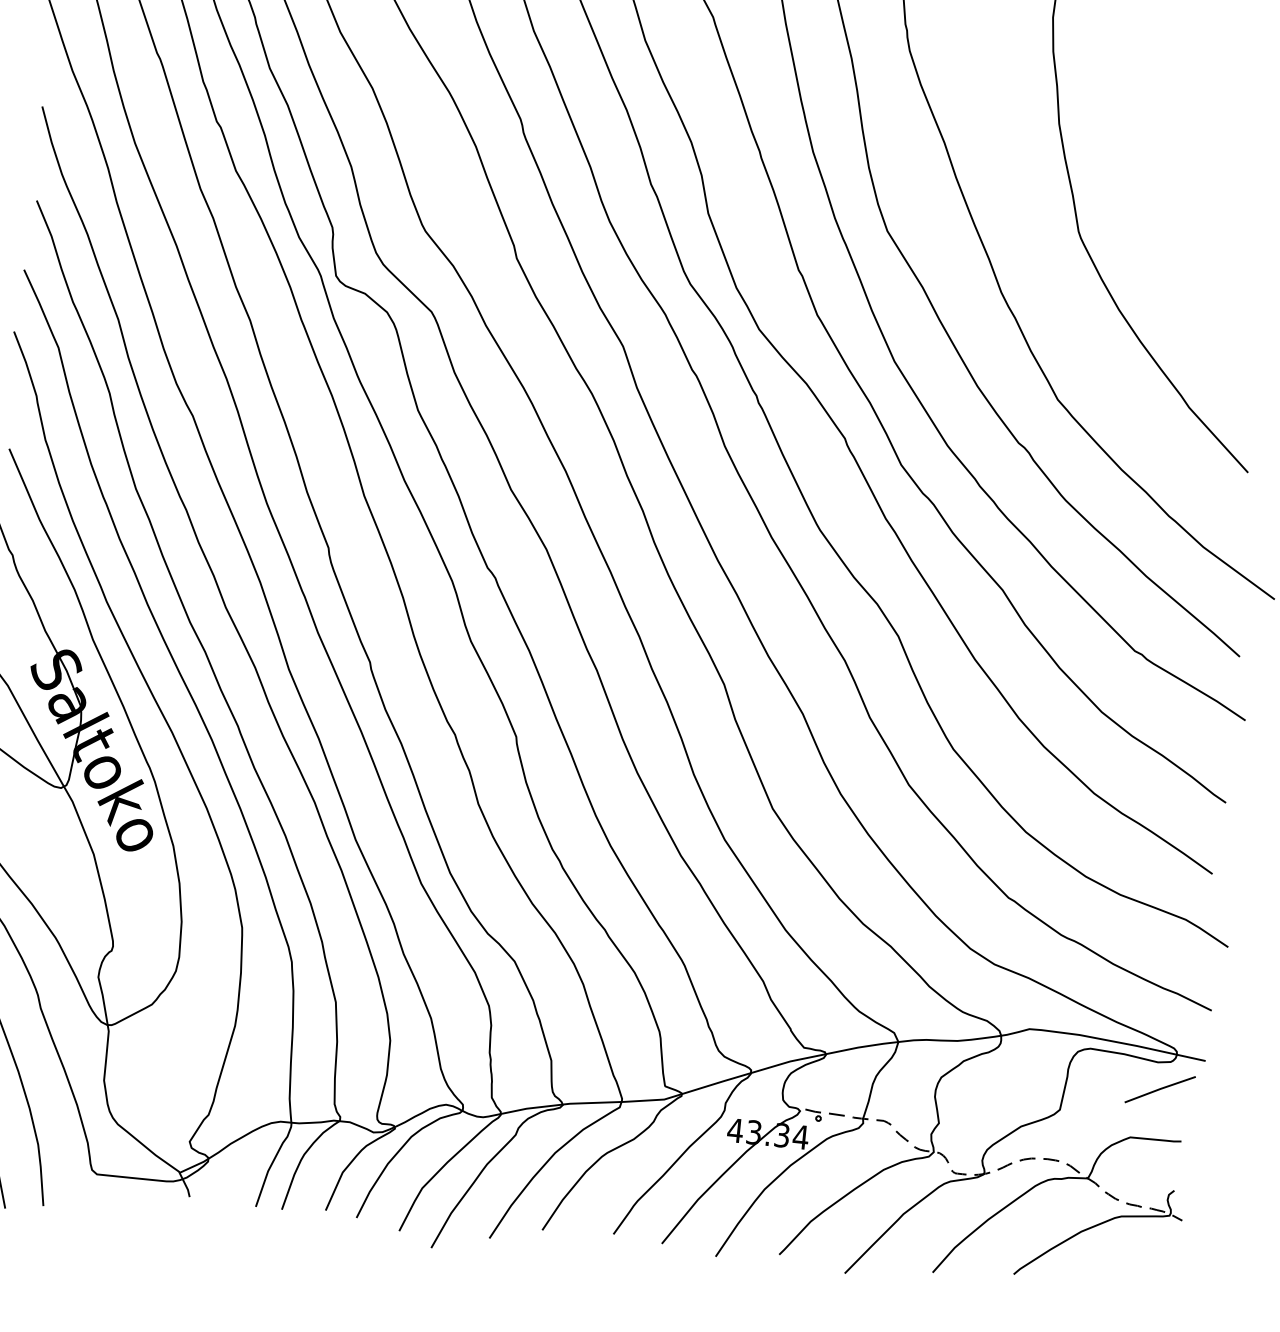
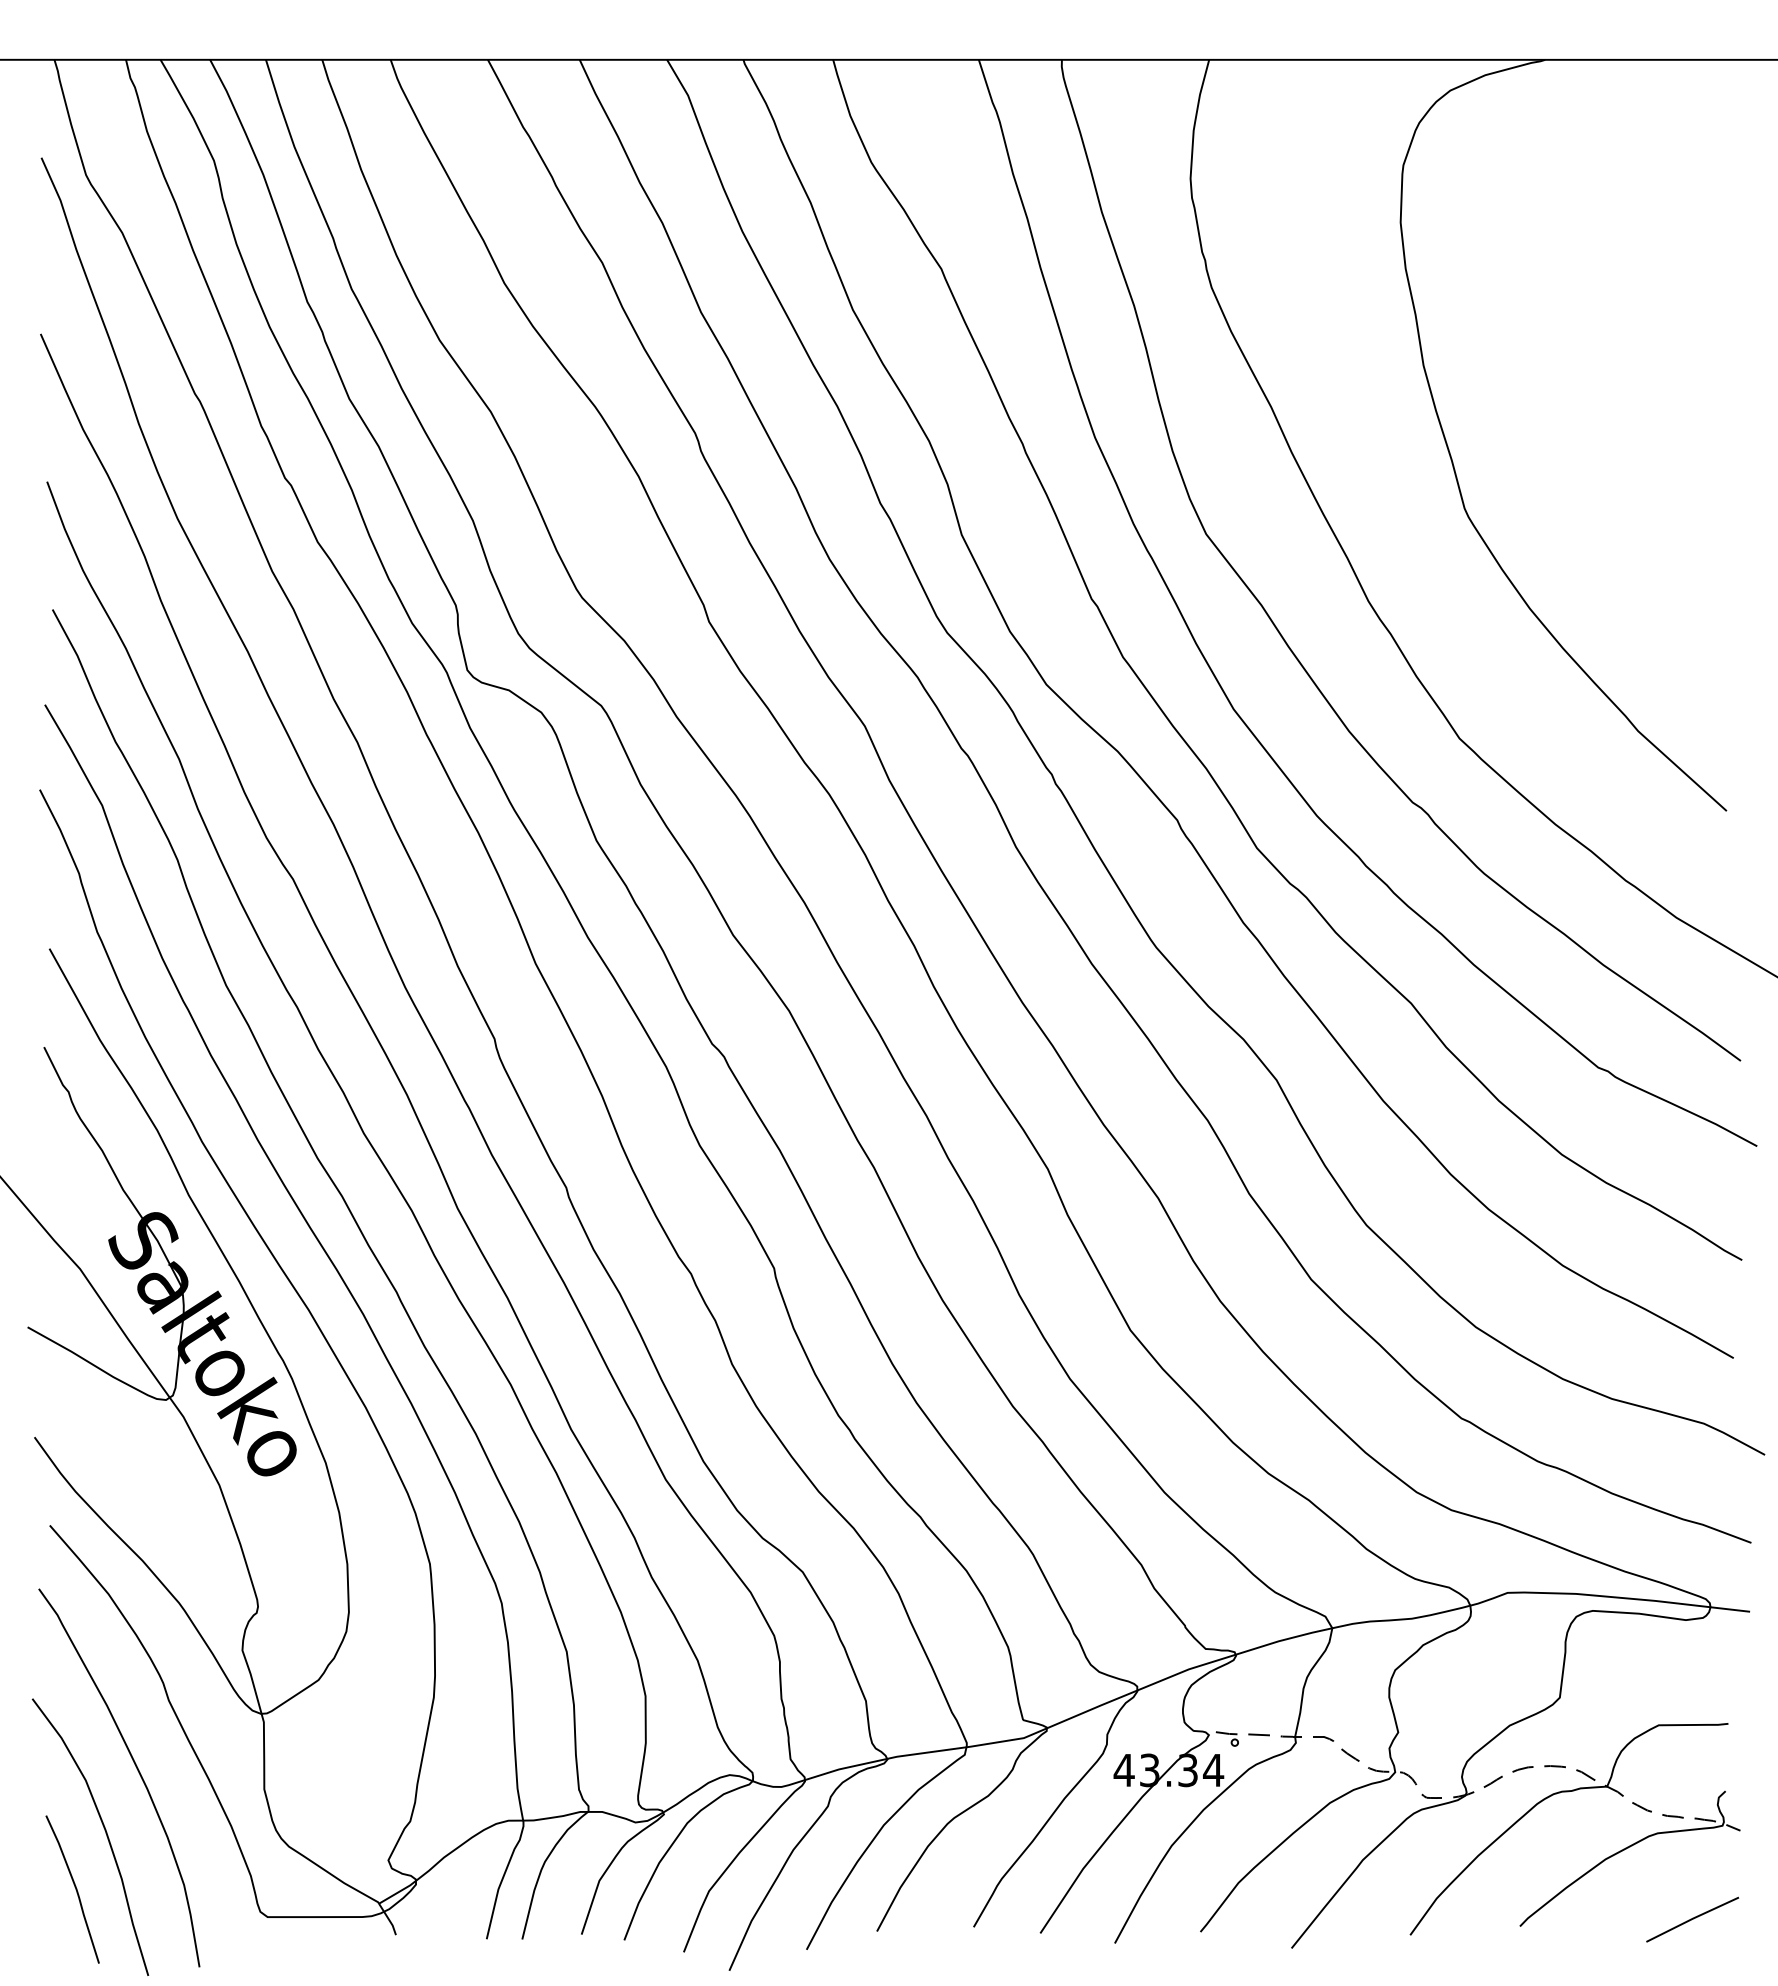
line: (1160, 1089) -> (1692, 1919), moved

